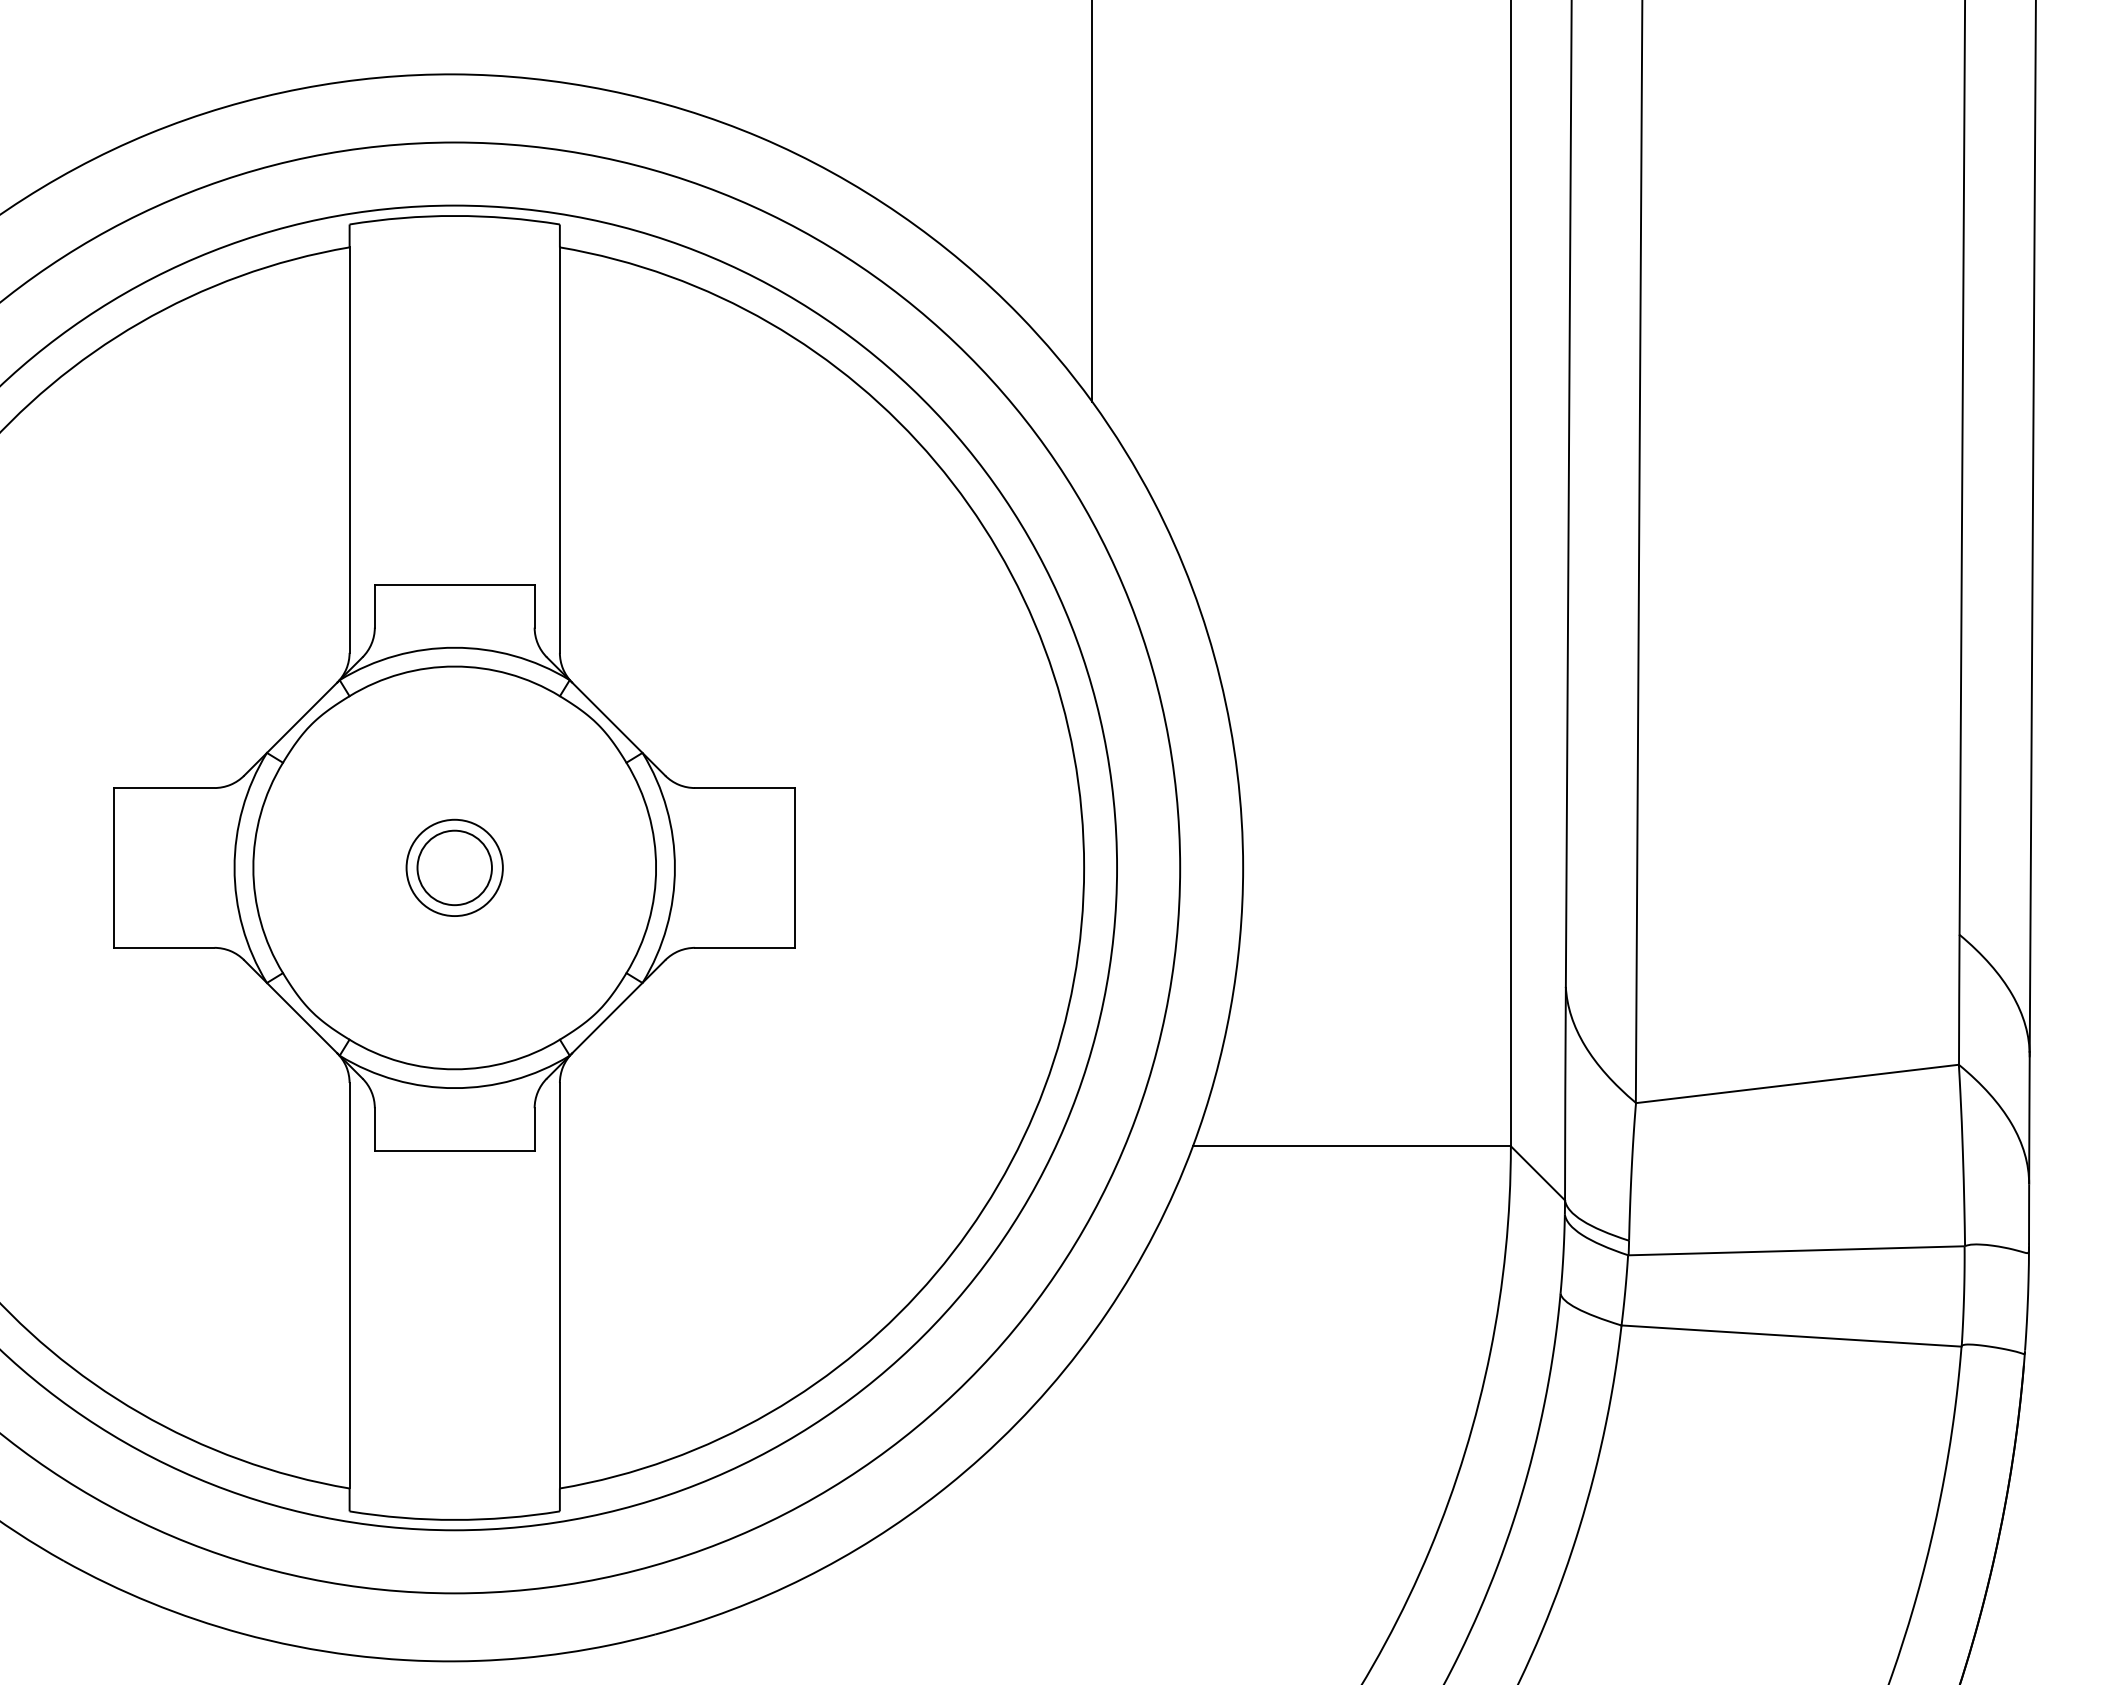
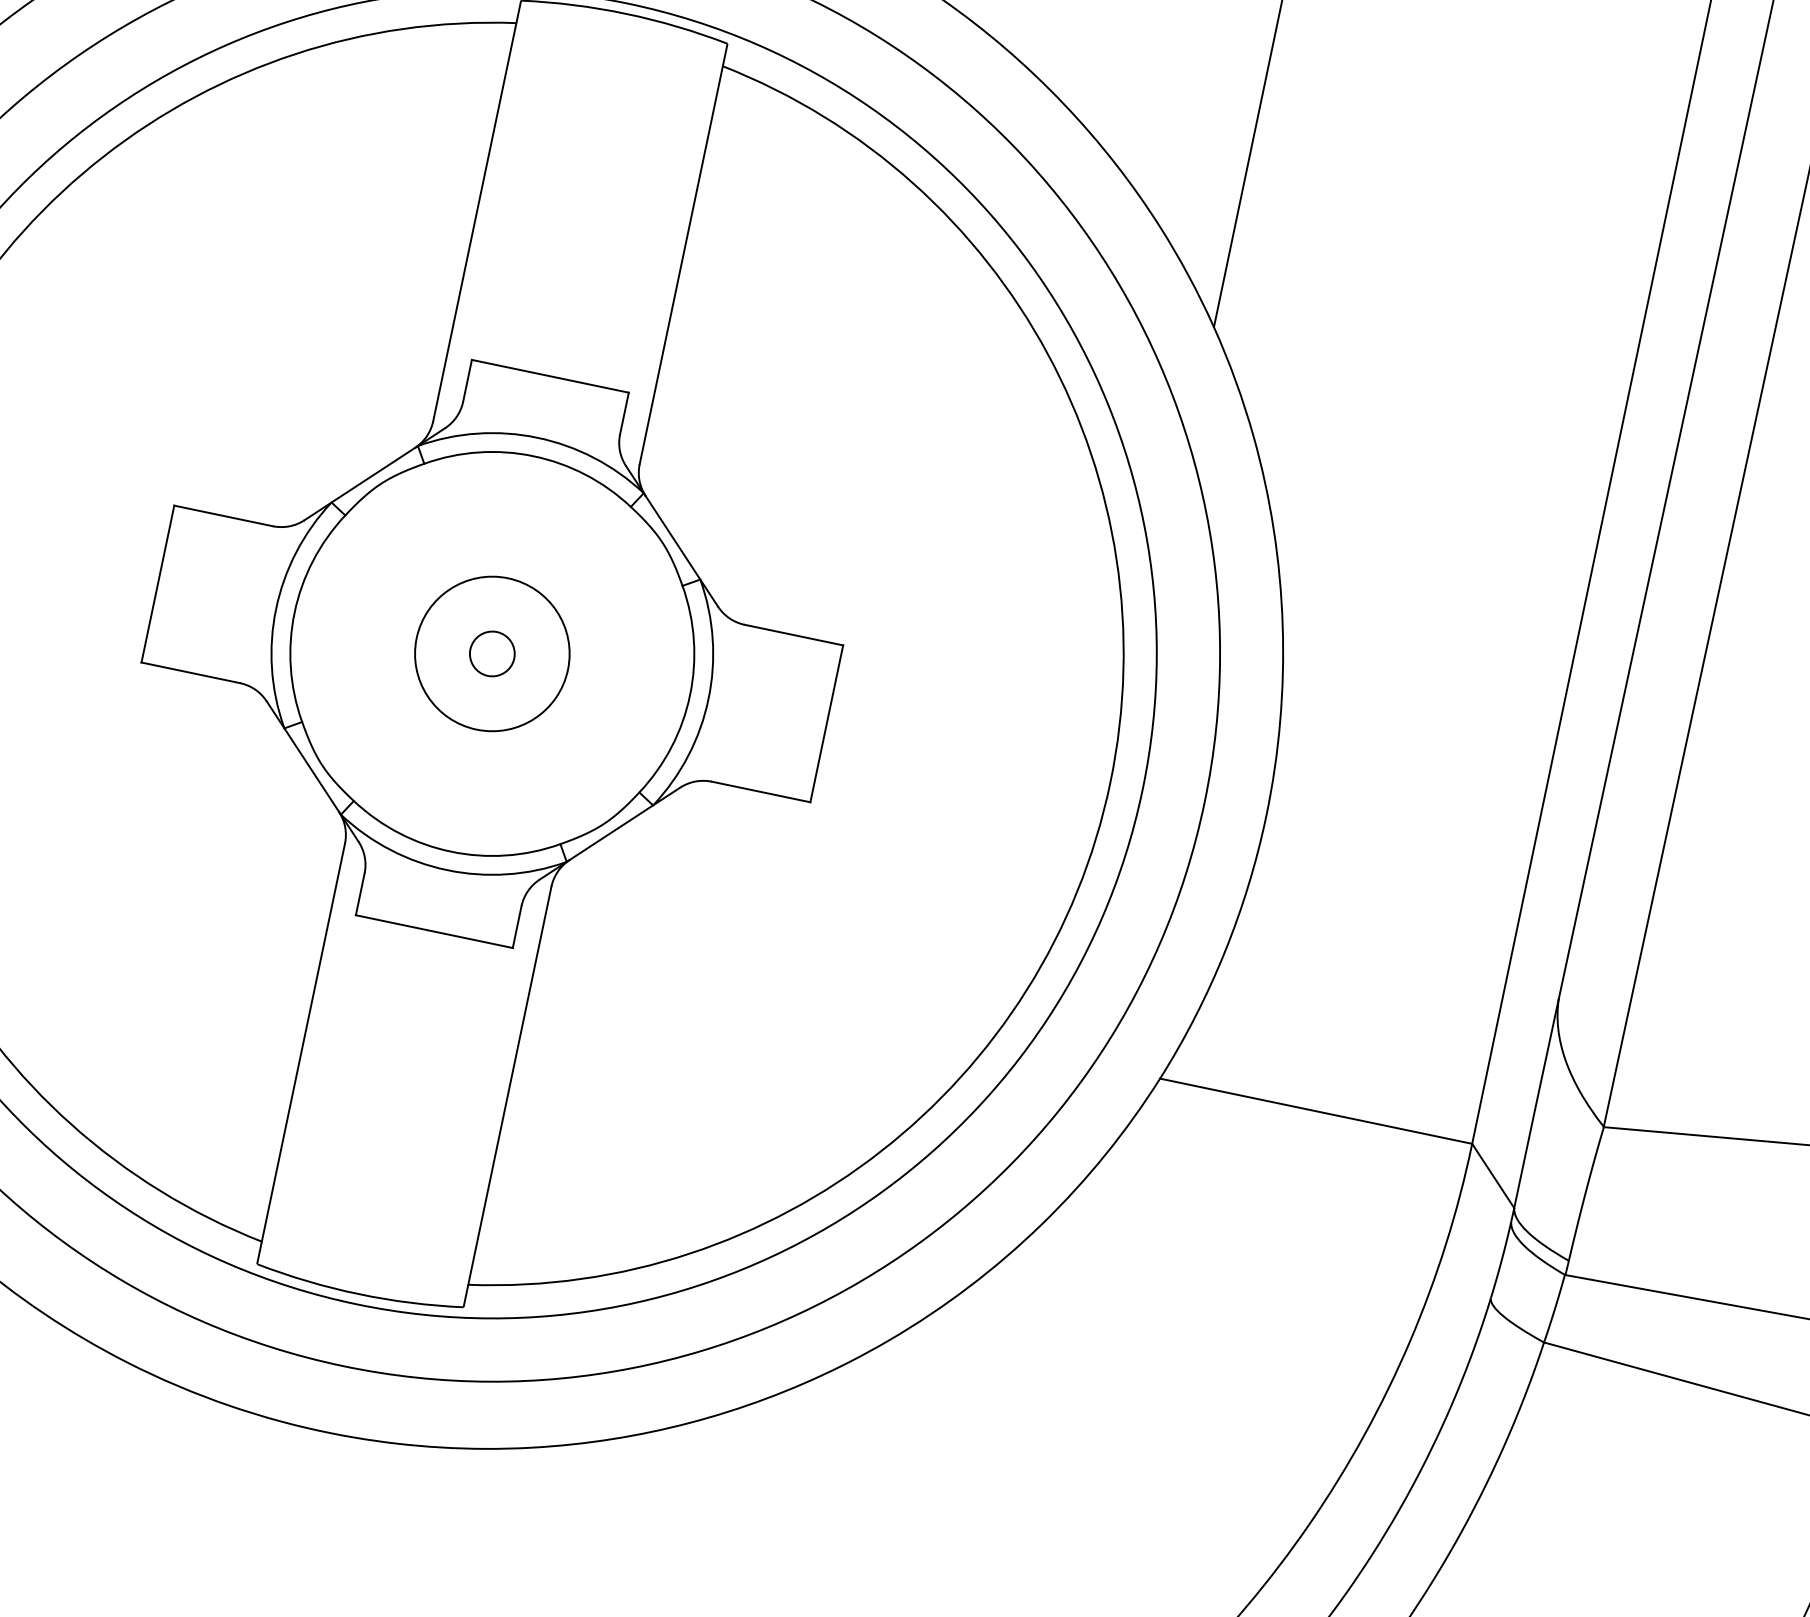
circle: (454, 867) -> (492, 653), size x0.6
circle: (454, 867) -> (492, 653), size x1.6

